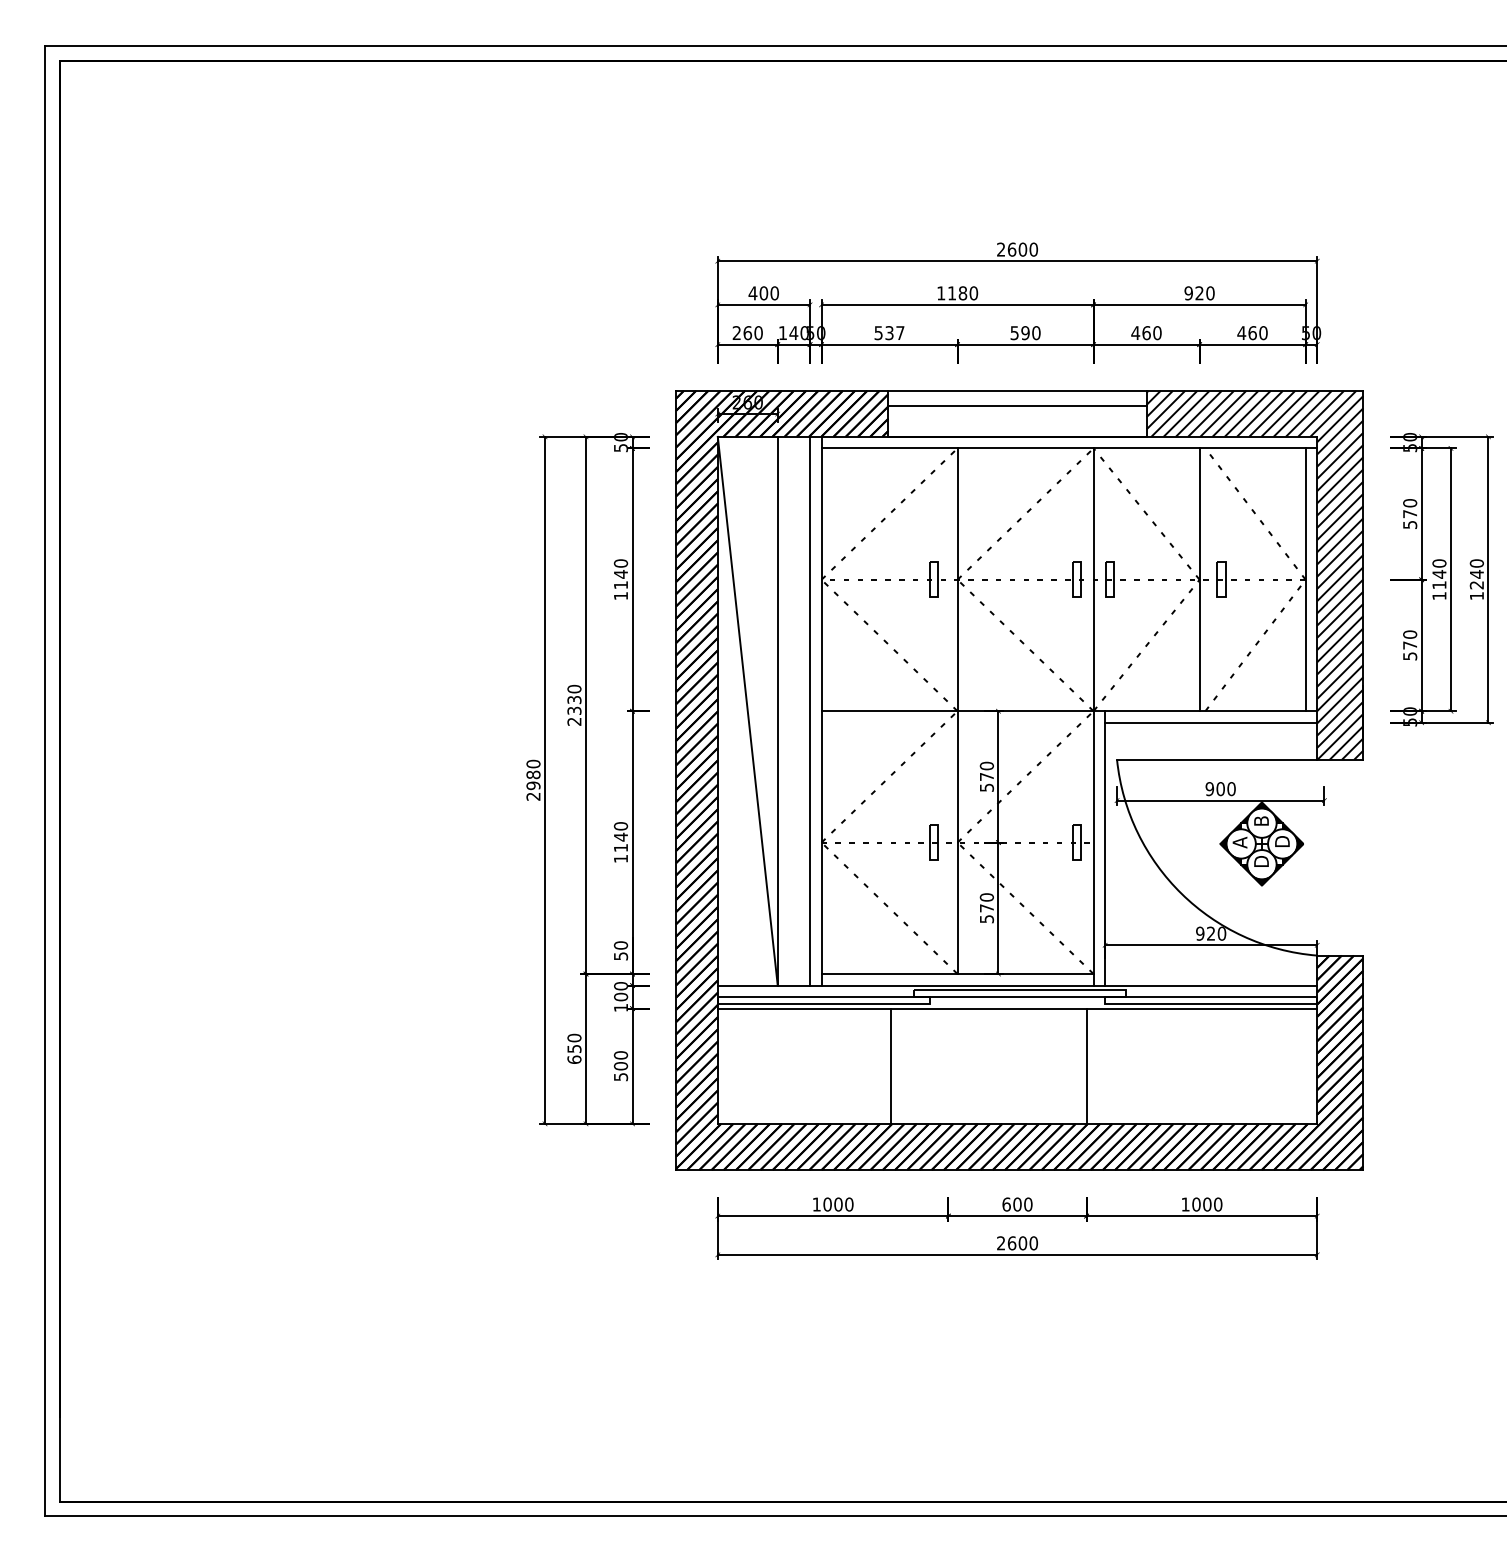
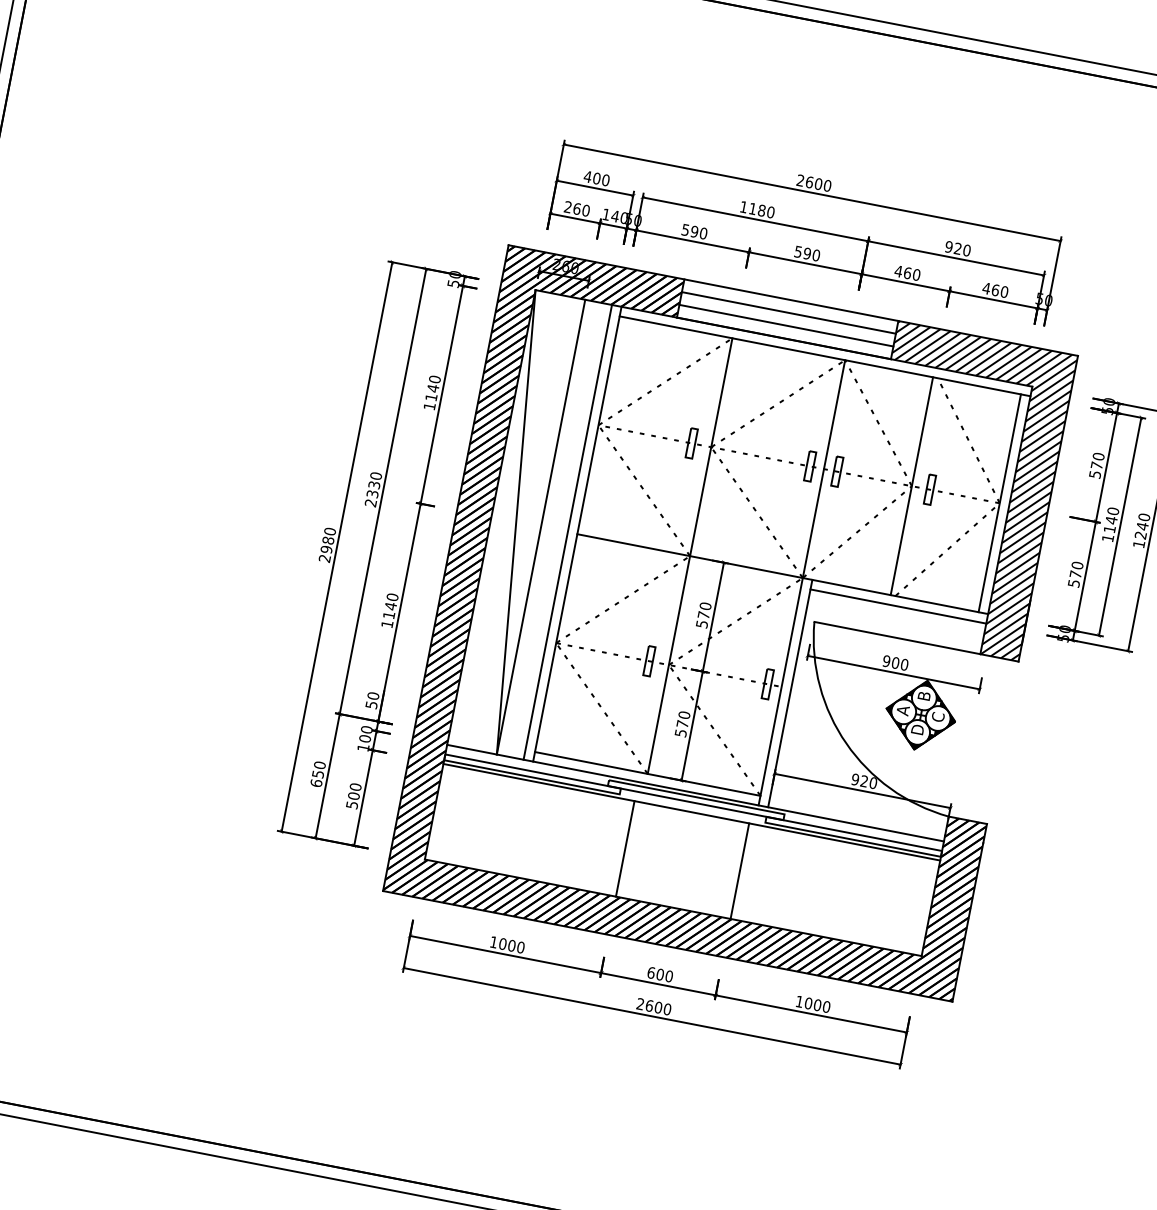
text: (894, 333) -> (698, 232), 537 -> 590
line: (1017, 421) -> (786, 325), added
text: (1281, 841) -> (937, 716), D -> C
line: (891, 1065) -> (625, 848), moved

